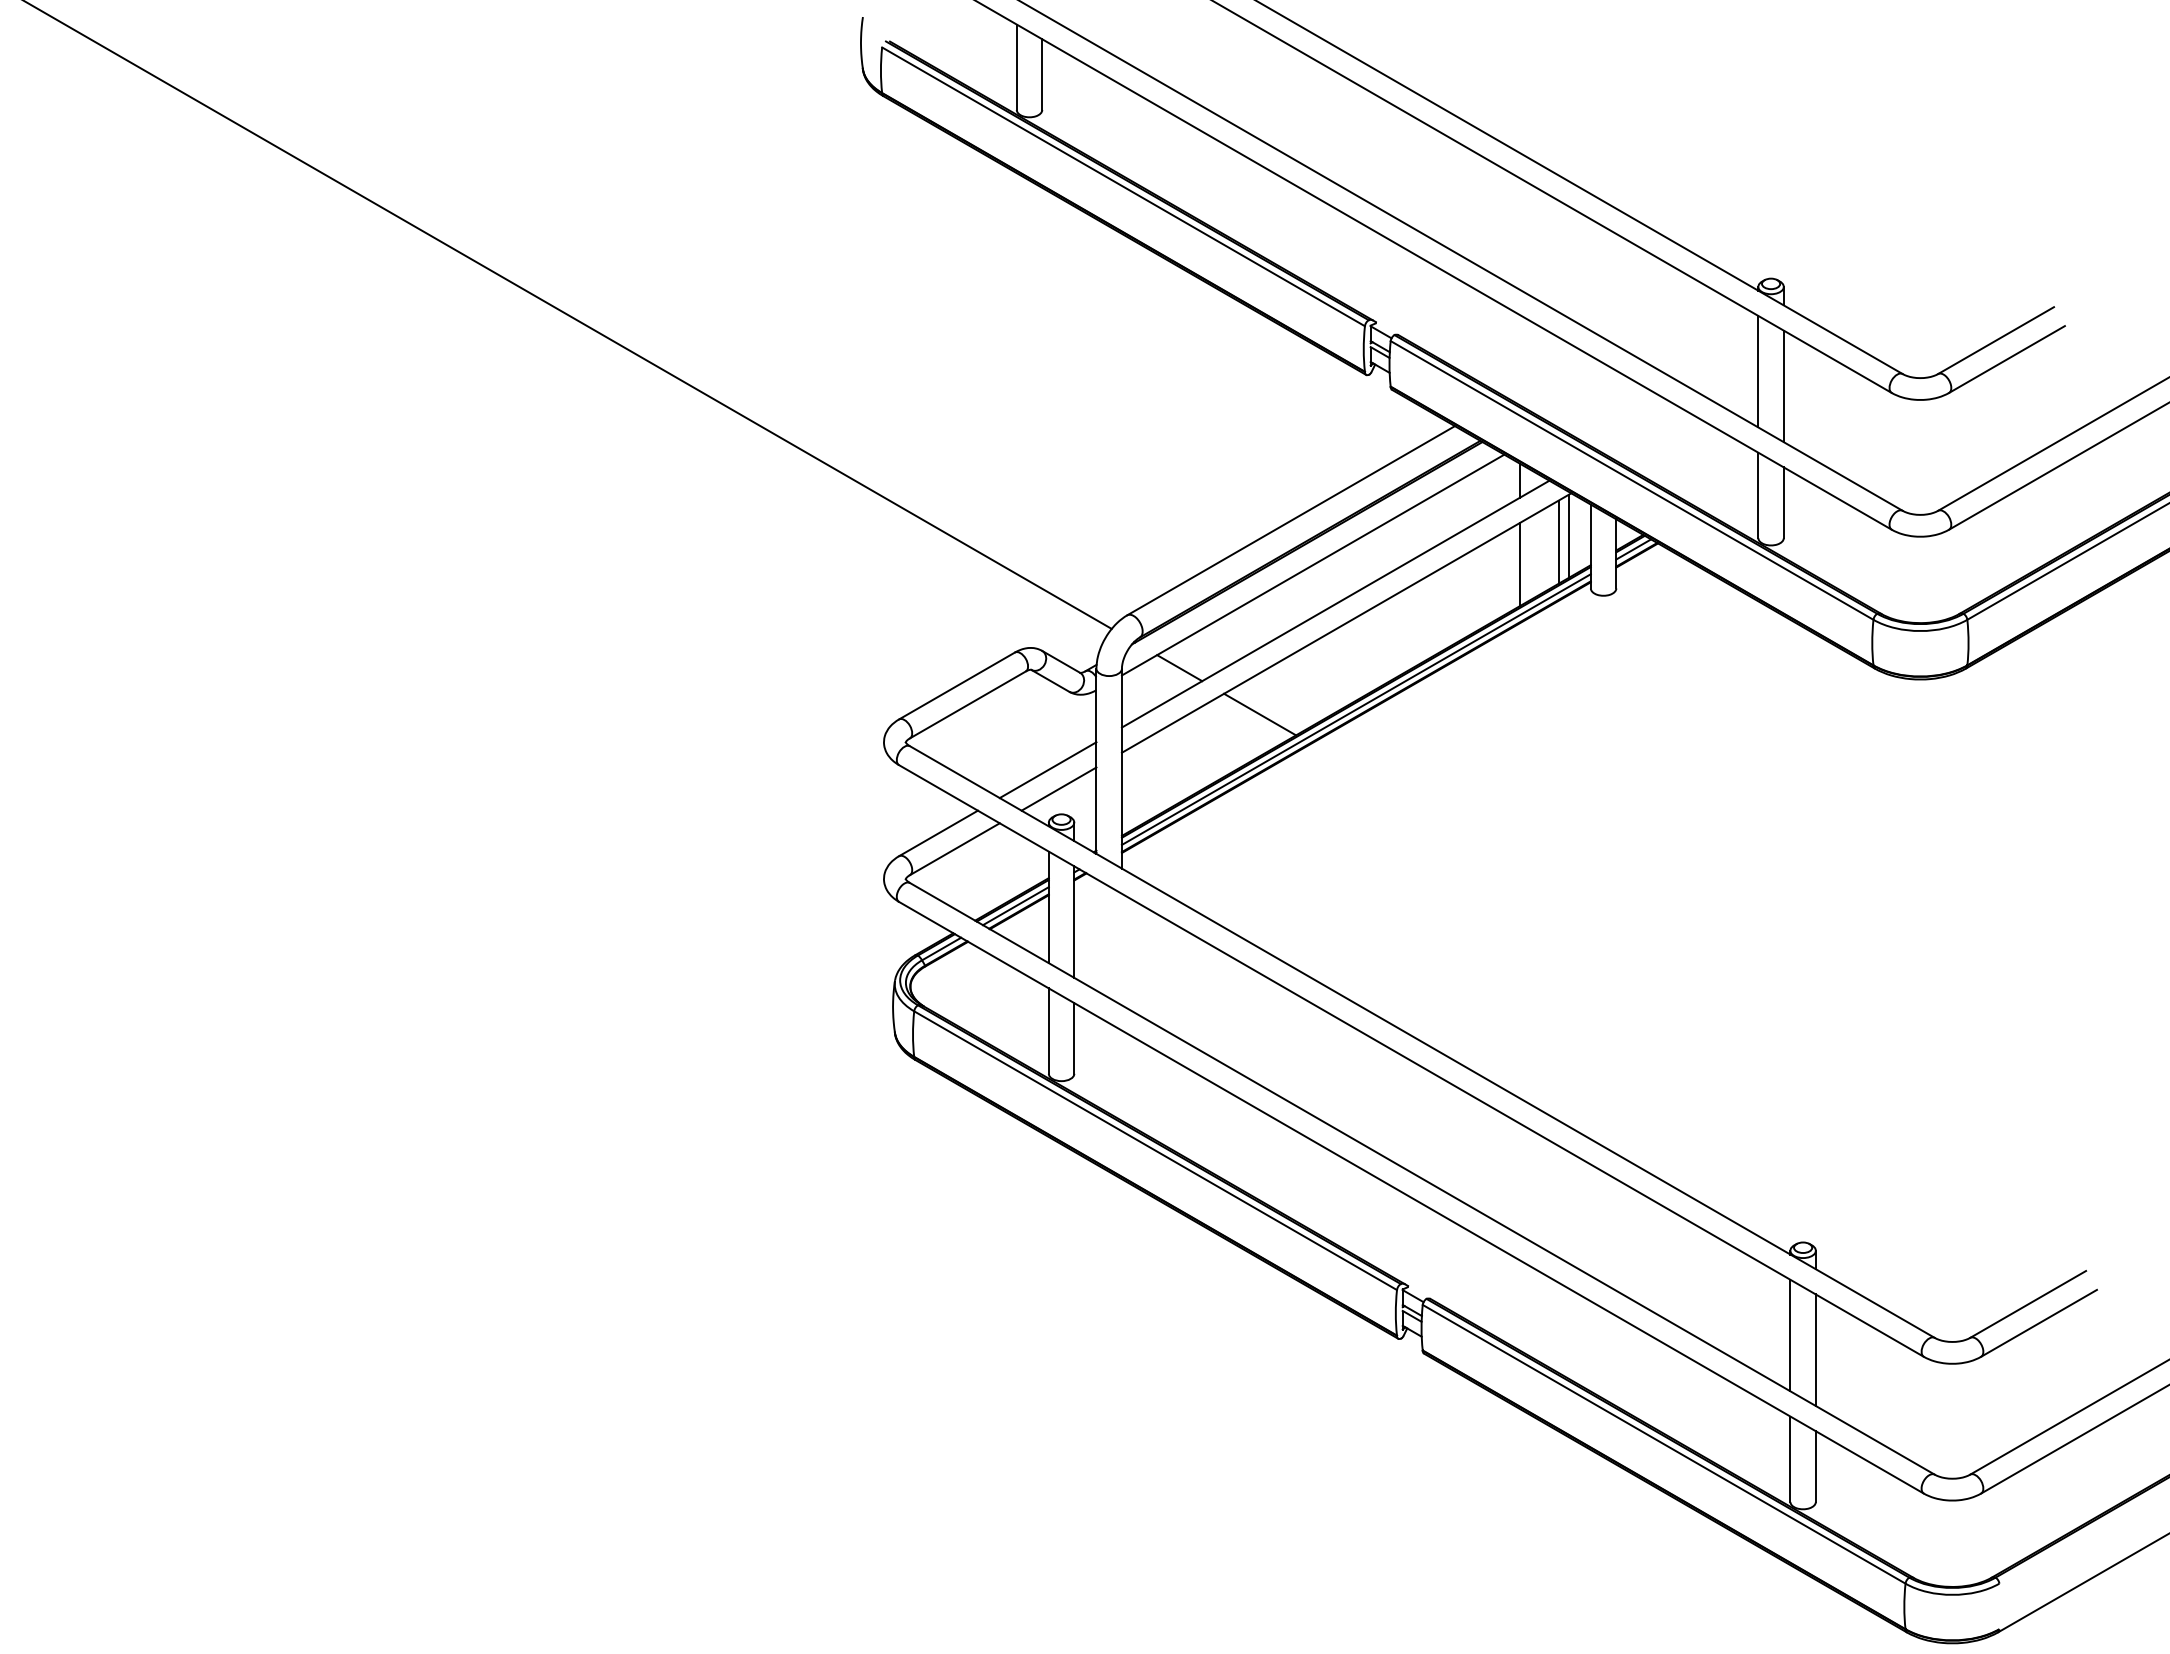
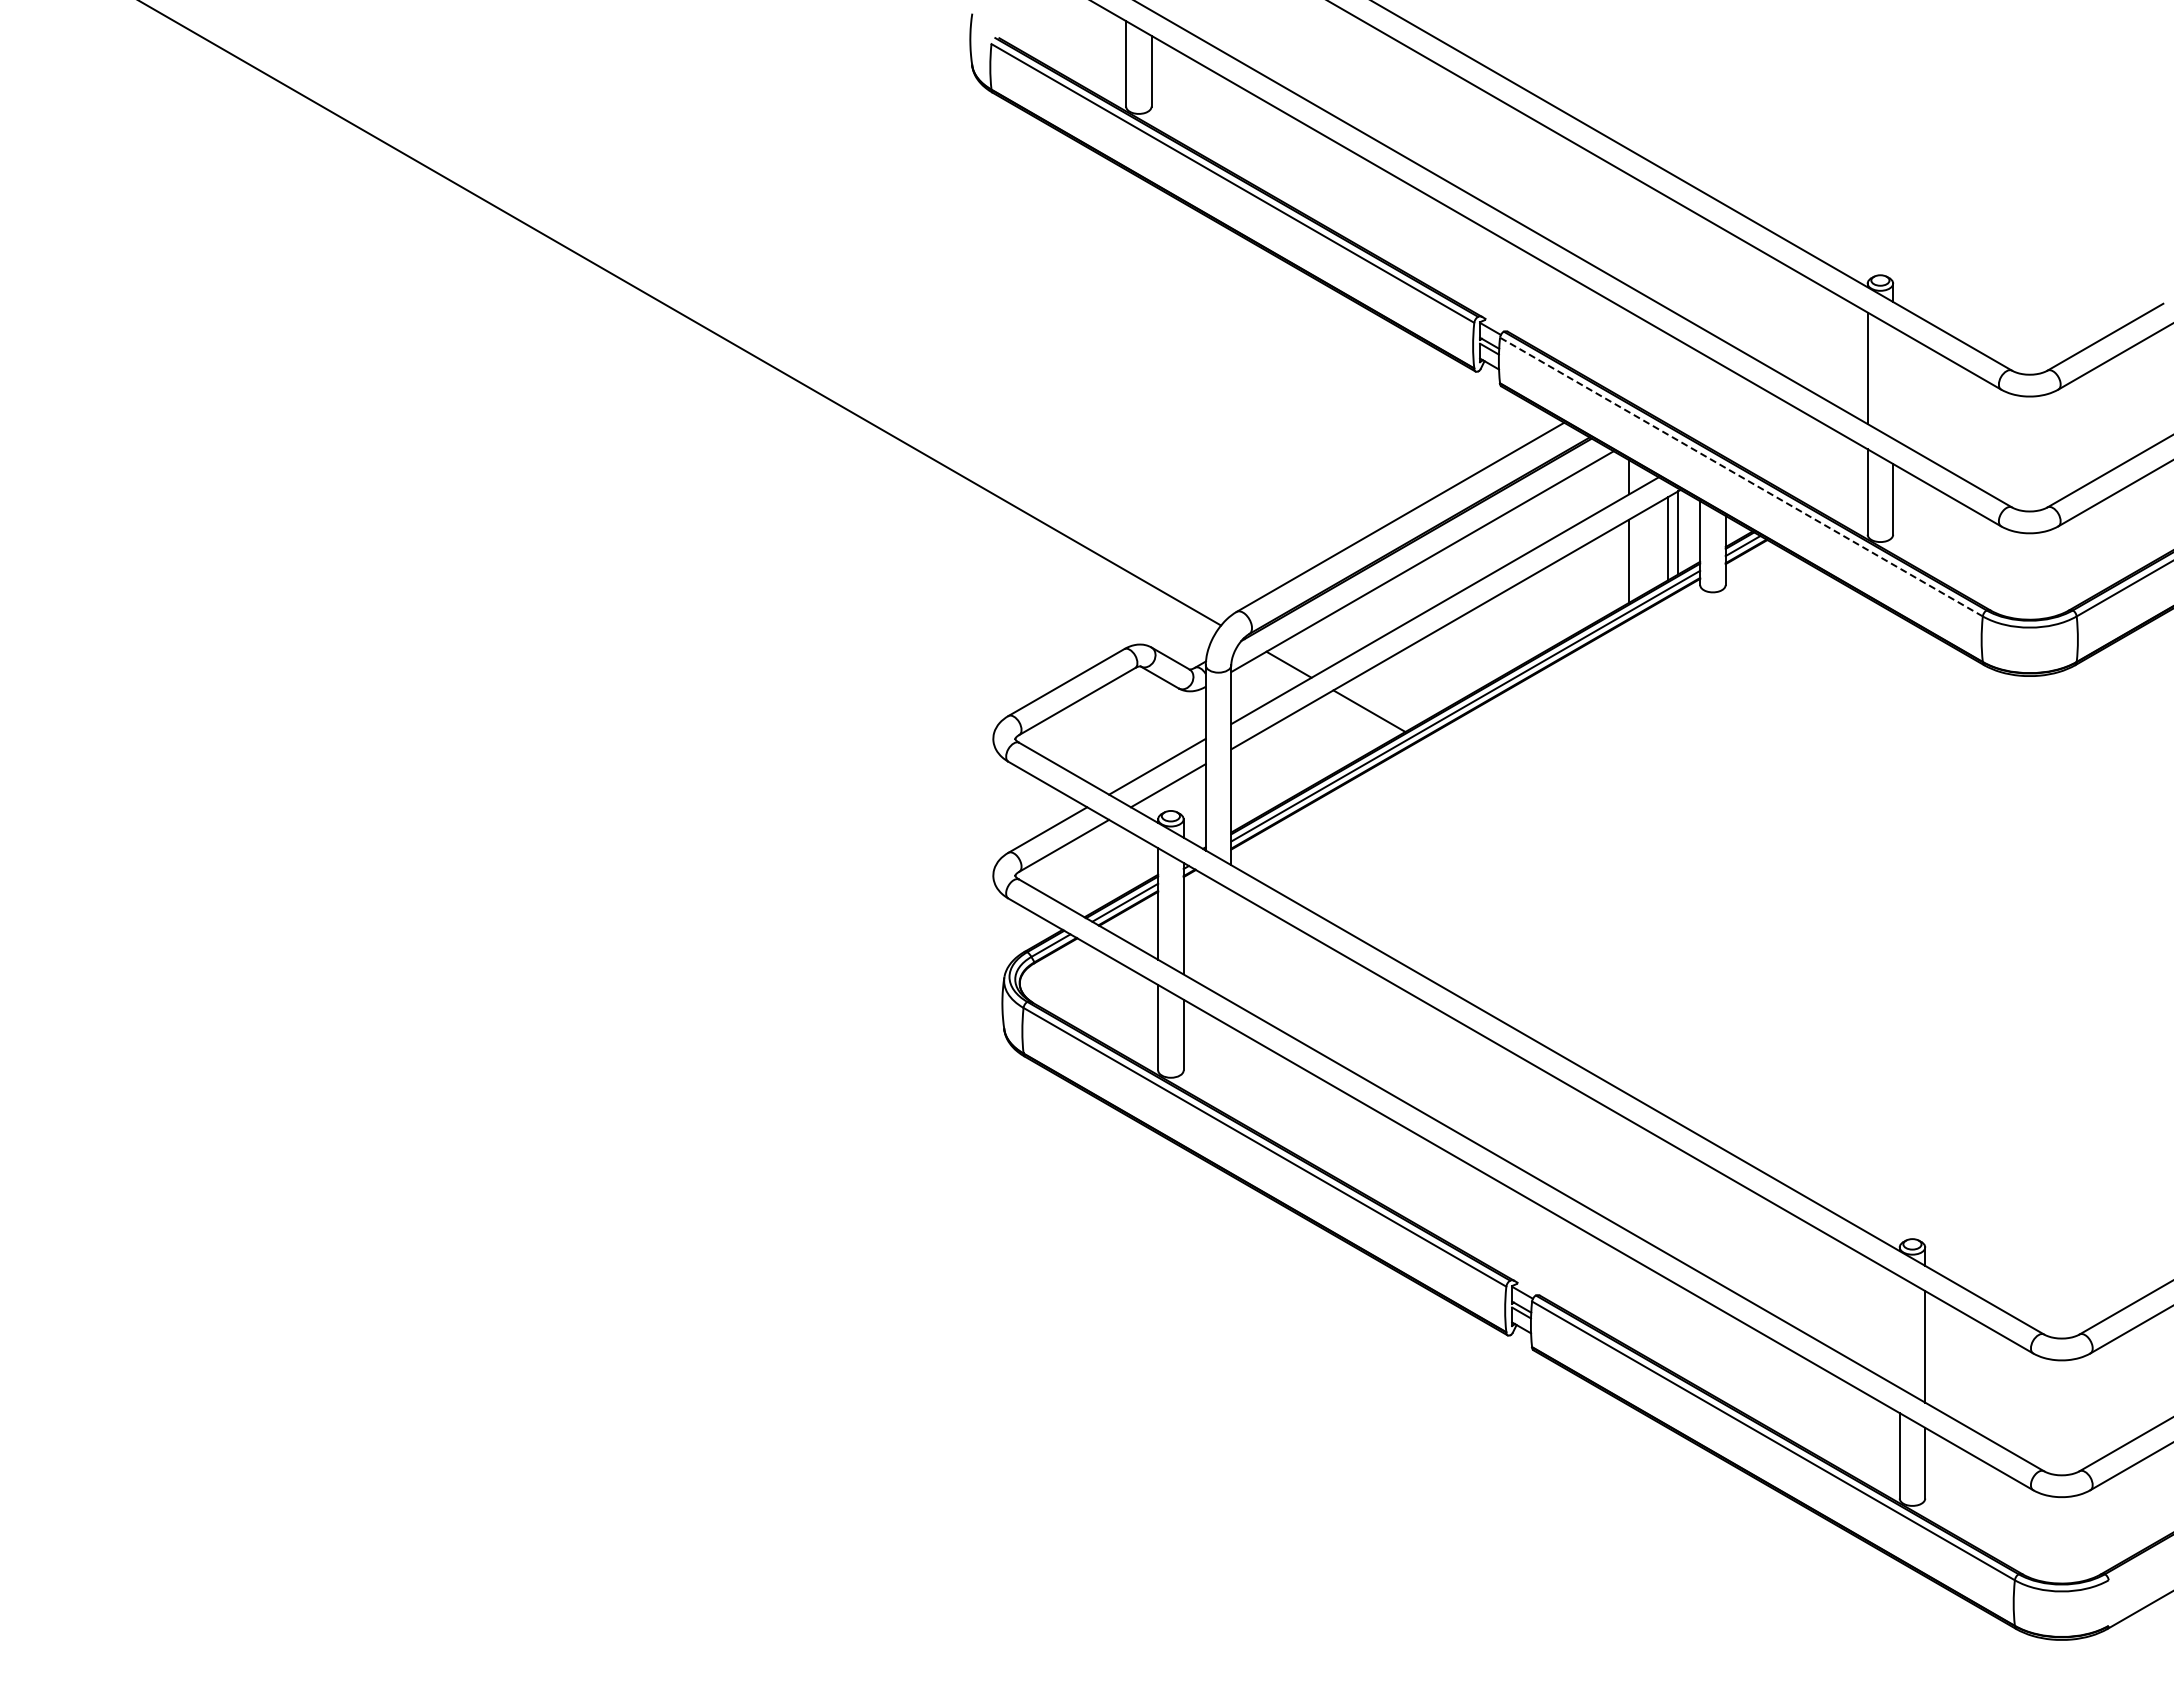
line: (1784, 385) -> (1893, 382), removed
line: (1632, 480) -> (1741, 477), solid -> dashed
line: (1790, 1334) -> (1899, 1331), removed

